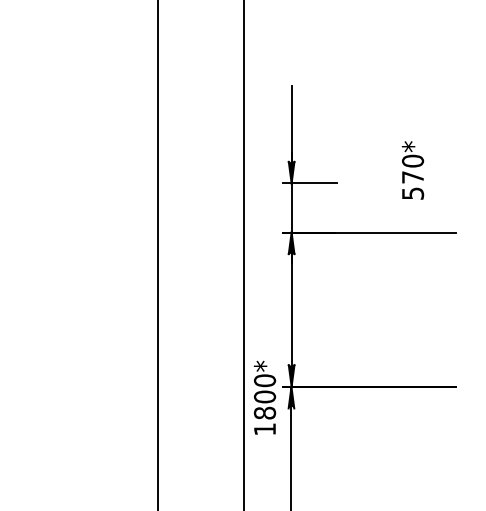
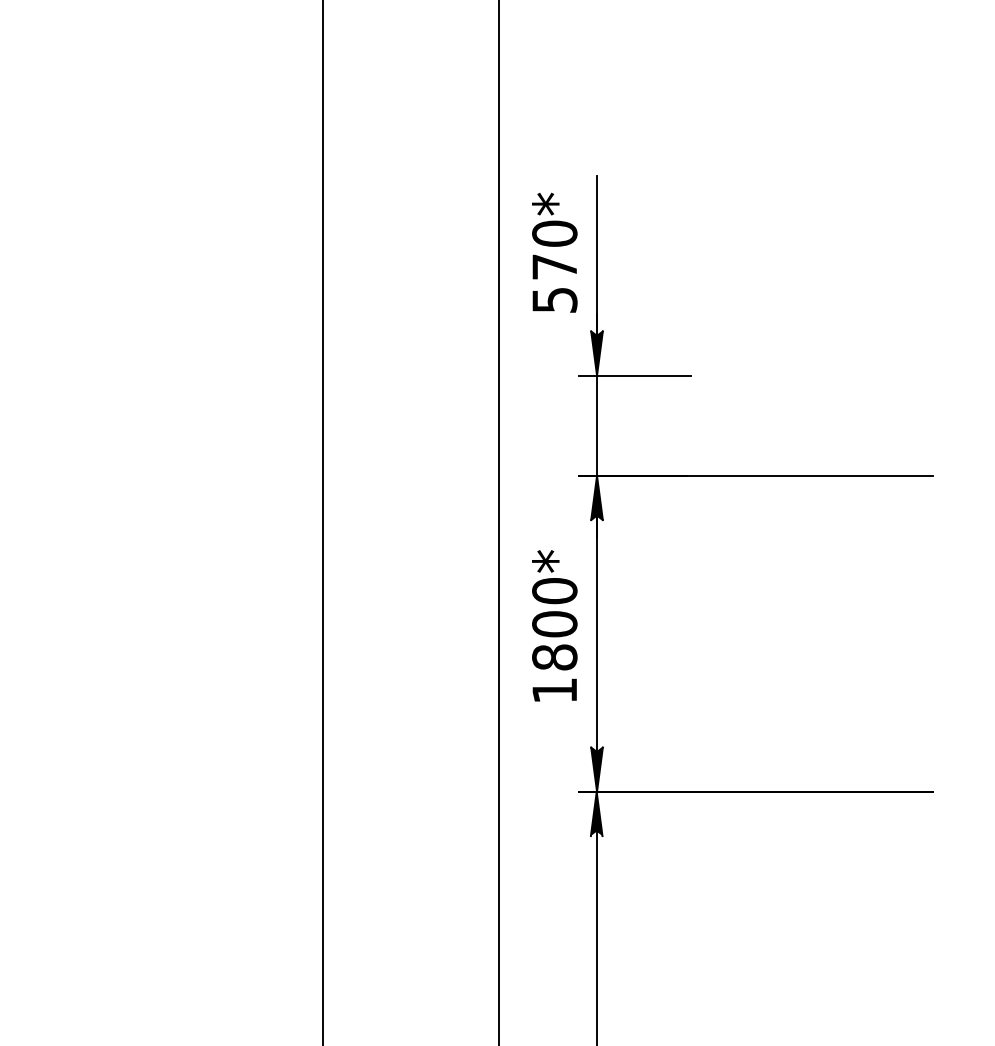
text: (412, 170) -> (553, 252), moved
text: (264, 397) -> (553, 625), moved

